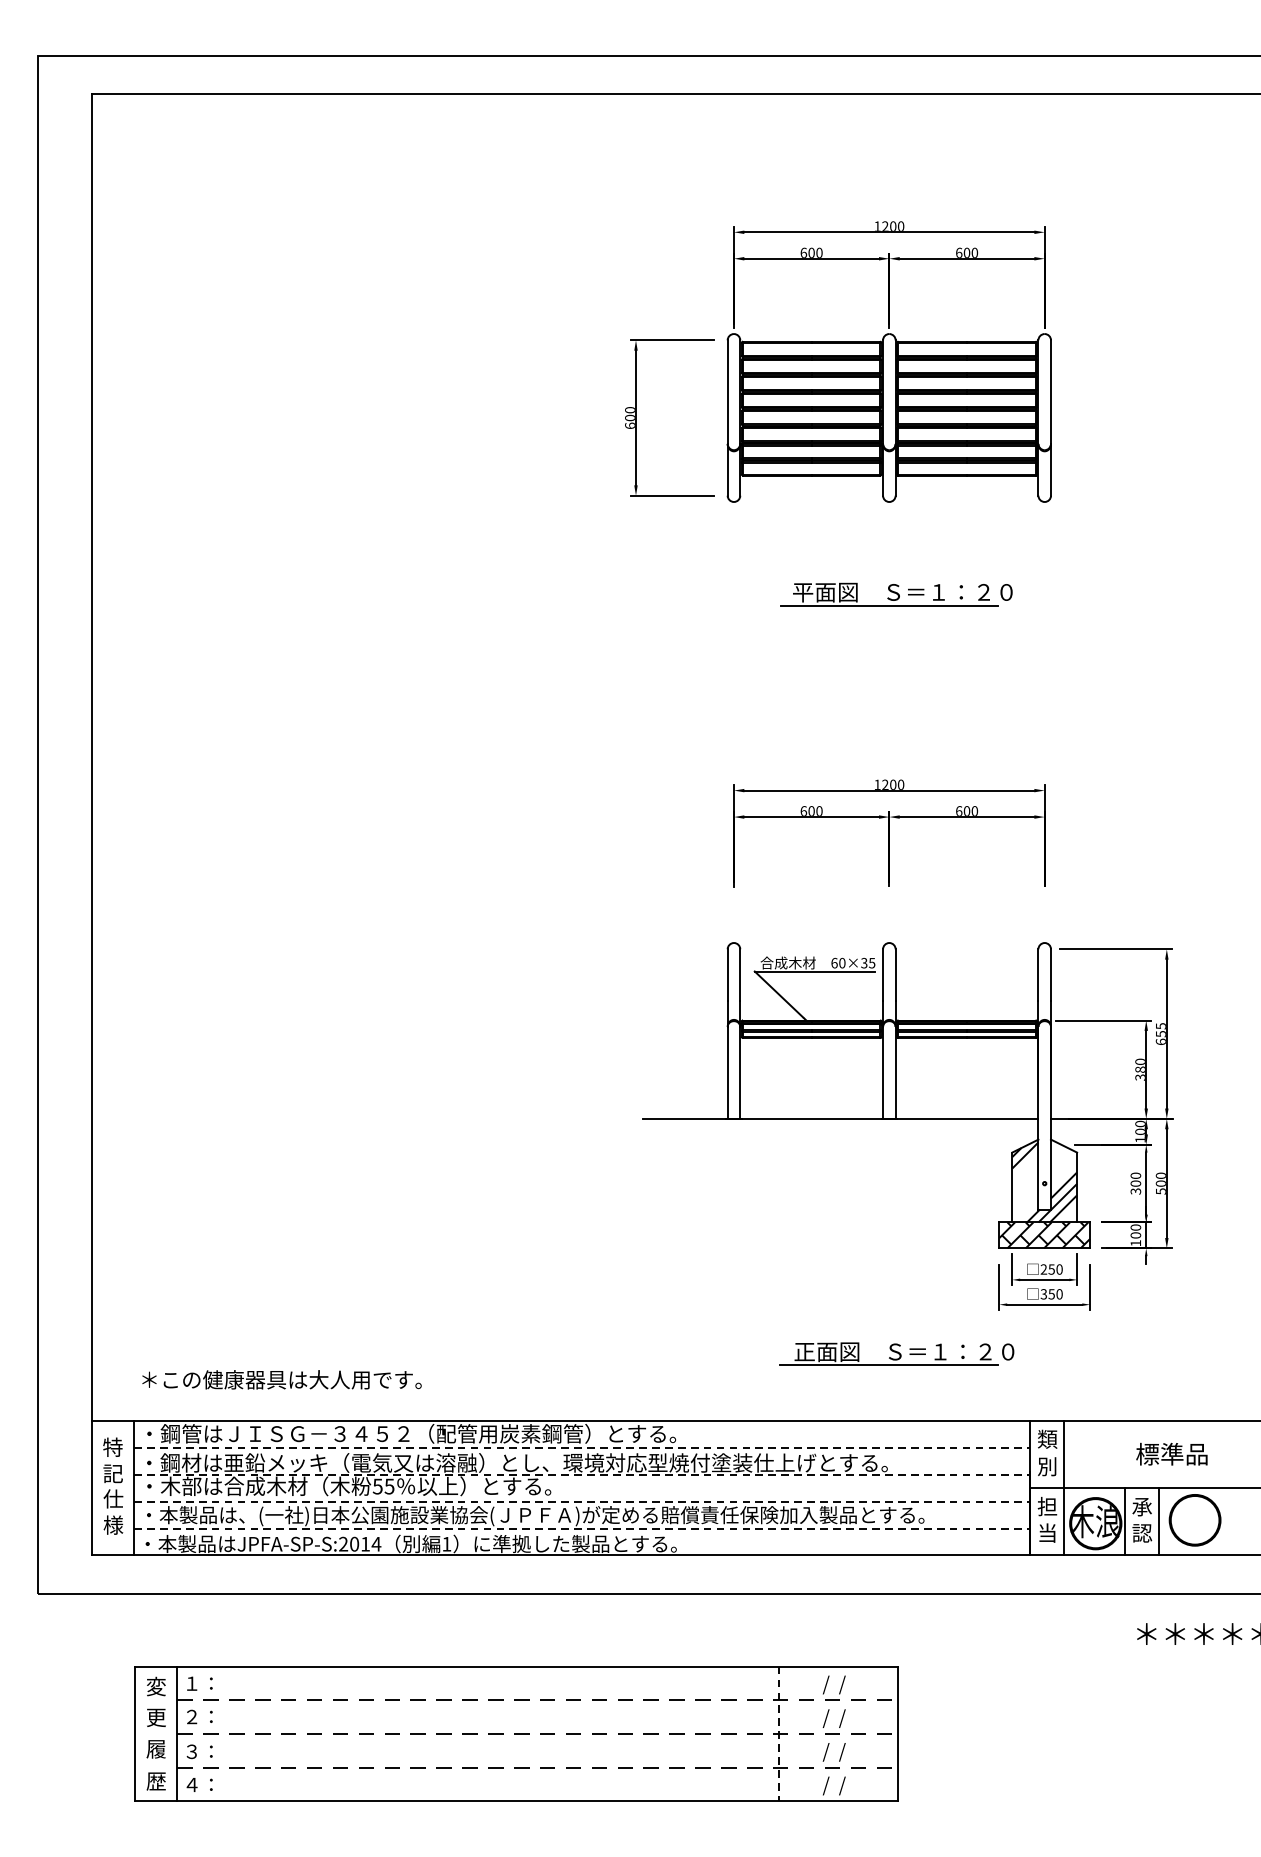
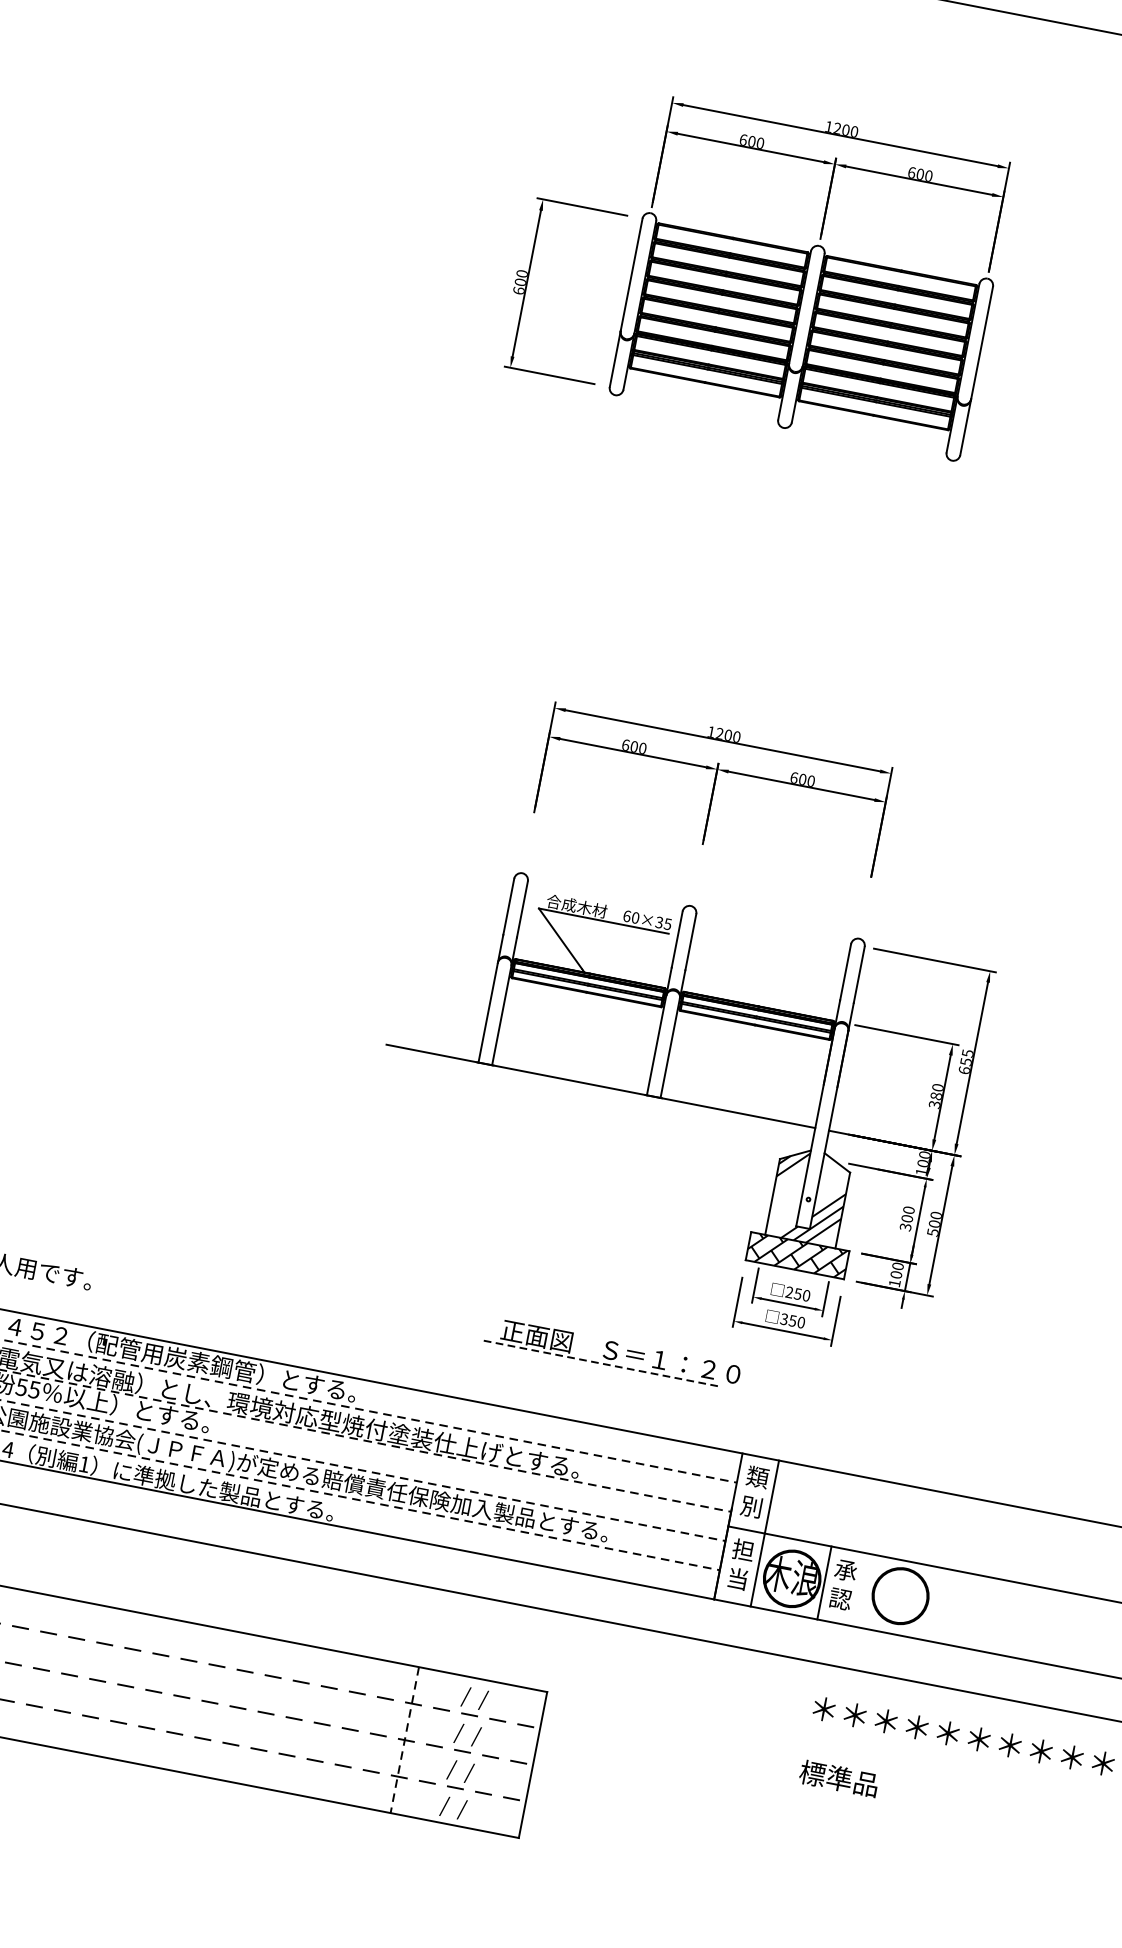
part: (896, 594) -> (771, 529), removed
line: (889, 1365) -> (601, 1363), solid -> dashed
text: (1171, 1453) -> (838, 1777), moved
line: (1158, 1521) -> (860, 1589), removed

